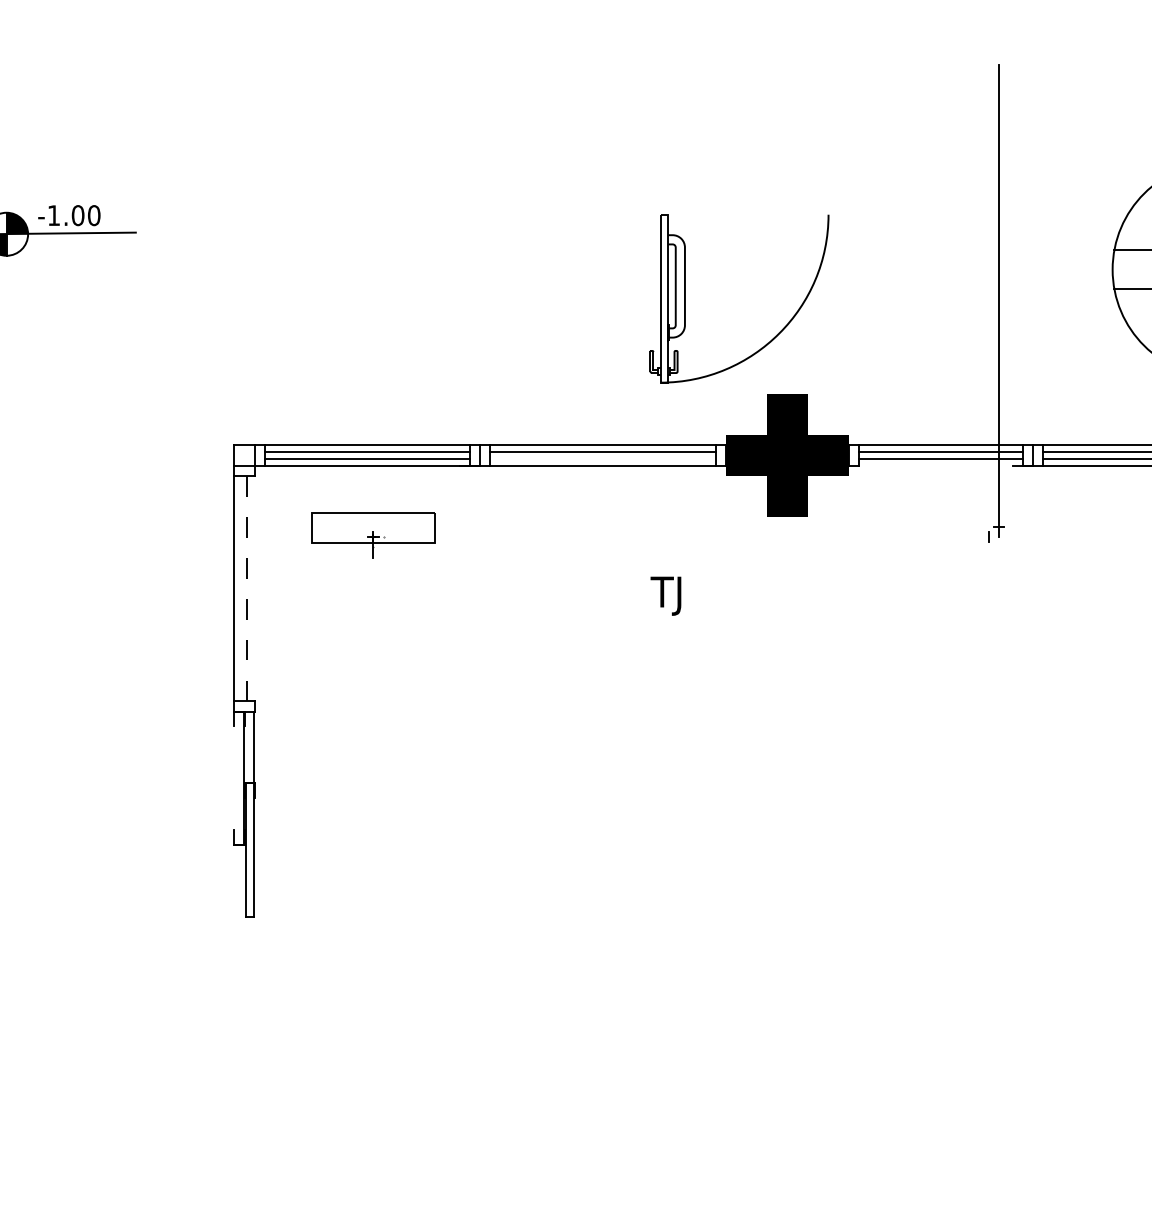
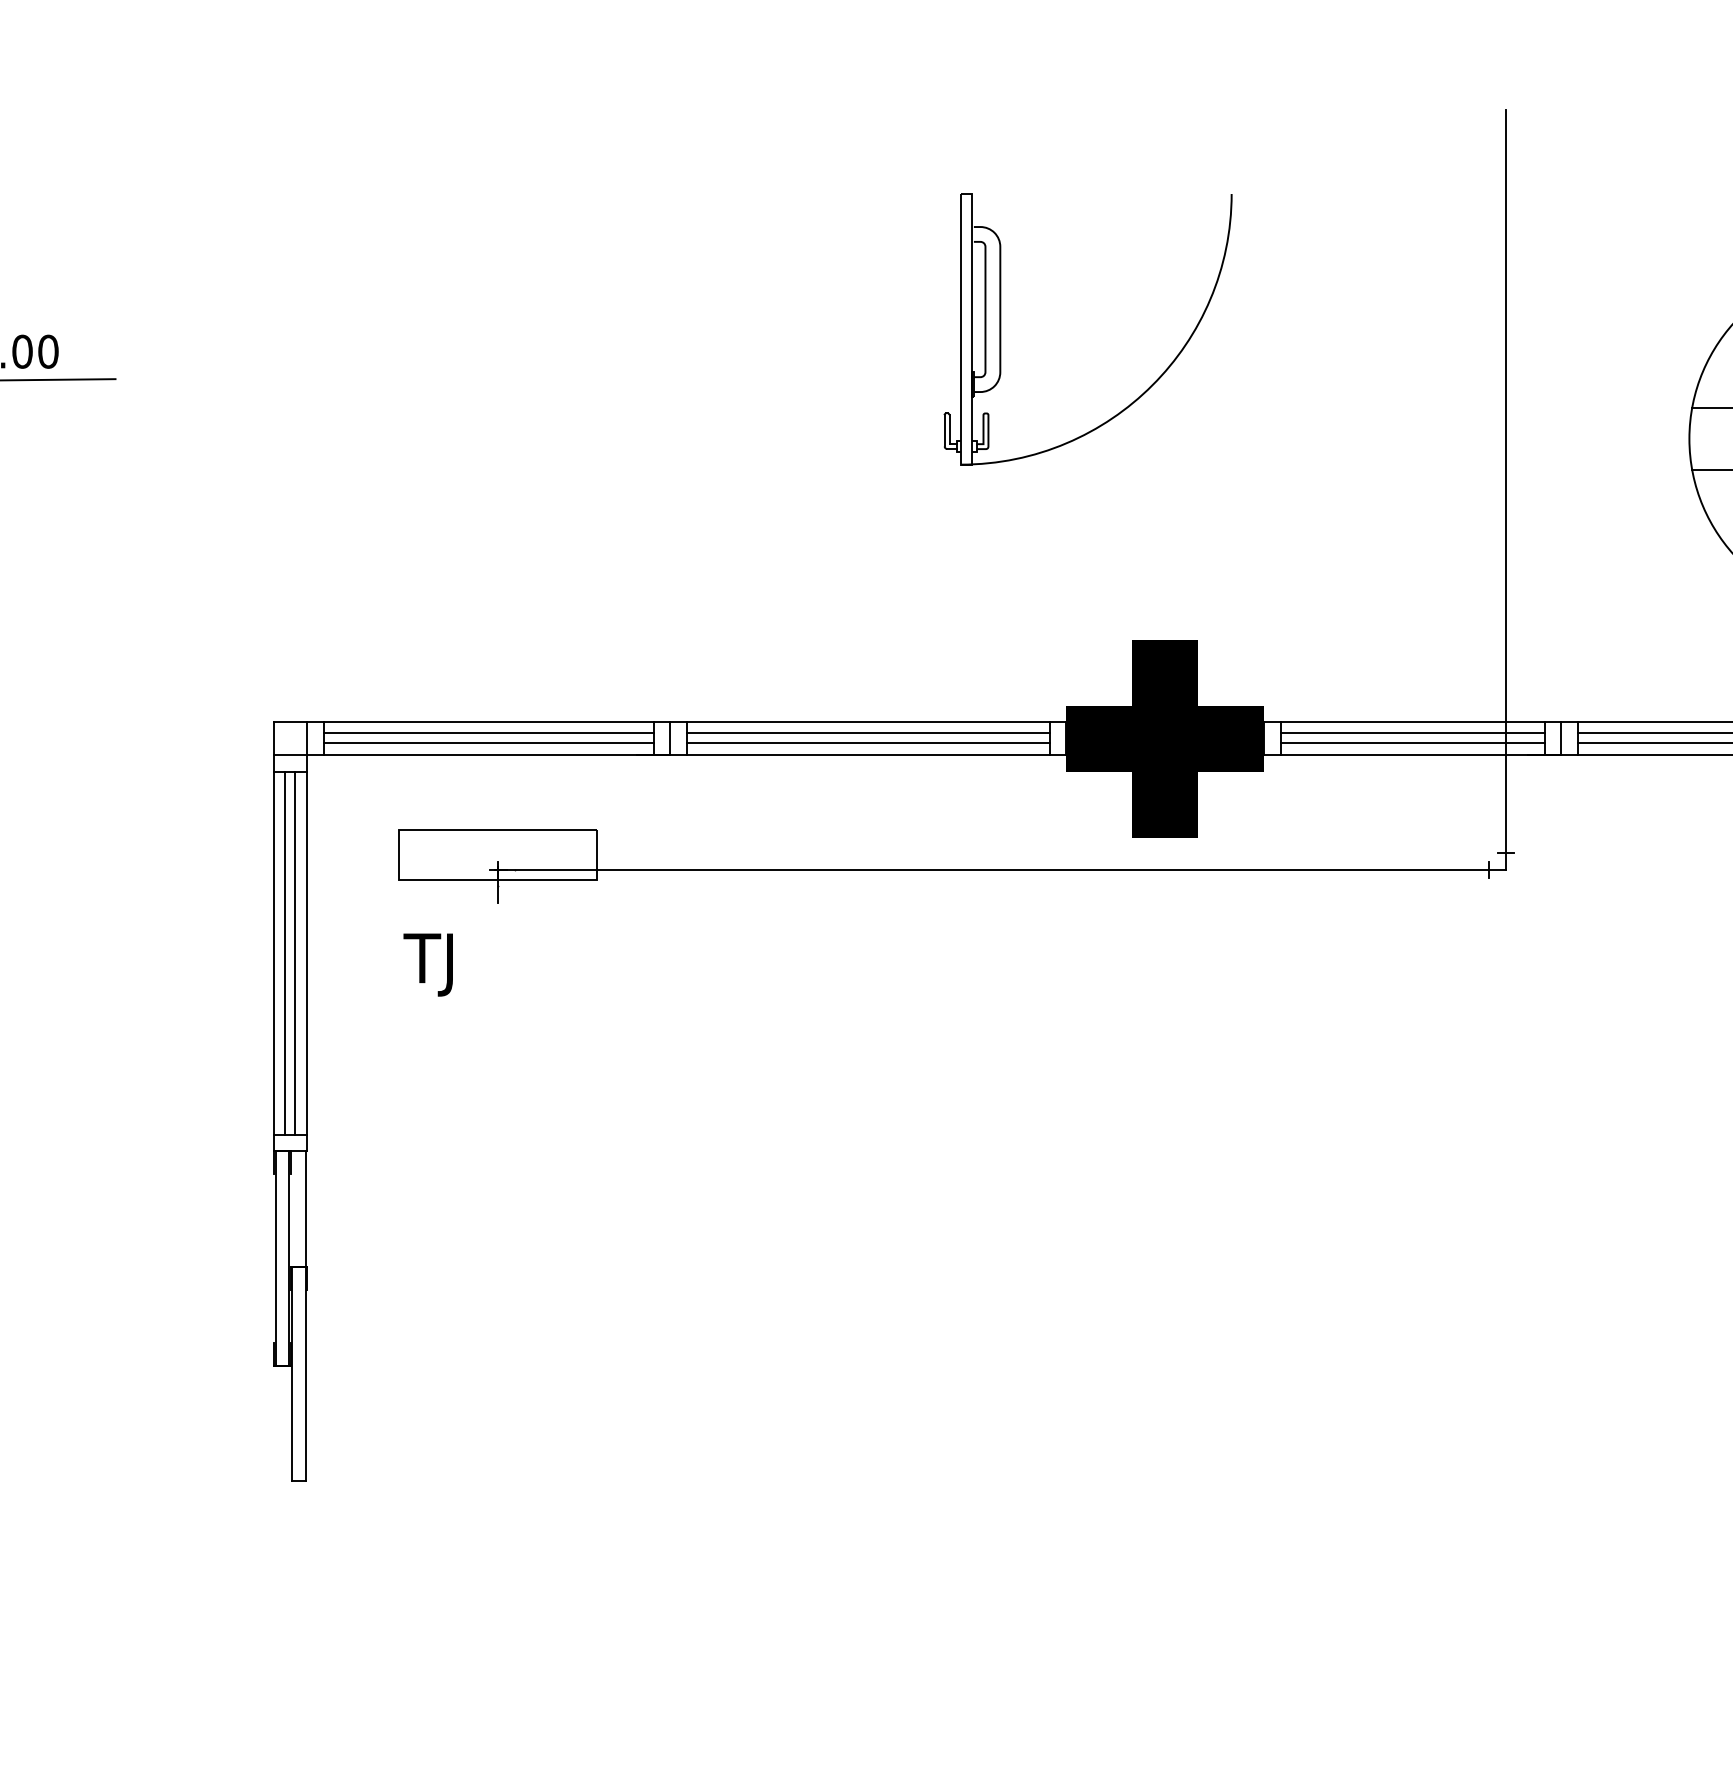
part: (776, 334) -> (1147, 387), moved
line: (602, 458) -> (867, 743), added
line: (940, 465) -> (1412, 754), added
line: (685, 537) -> (1001, 870), added
line: (241, 588) -> (285, 952), added
line: (247, 588) -> (295, 952), dashed -> solid
line: (254, 588) -> (306, 952), added
text: (665, 595) -> (427, 963), moved
line: (235, 777) -> (276, 1257), added

